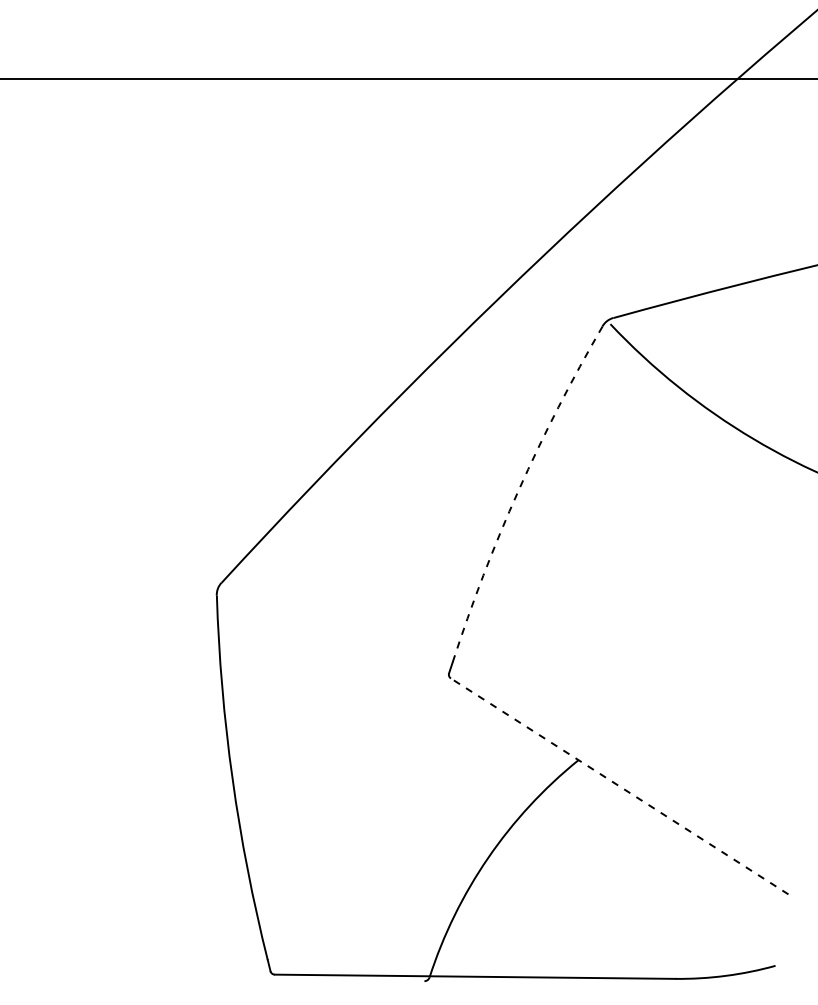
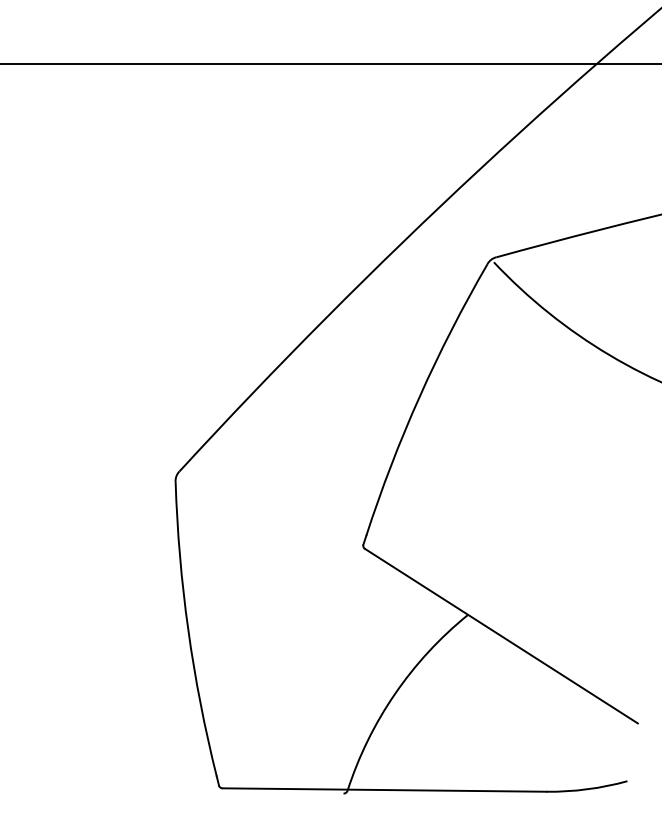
arc: (518, 490) -> (419, 396), dashed -> solid
line: (619, 786) -> (501, 636), dashed -> solid

